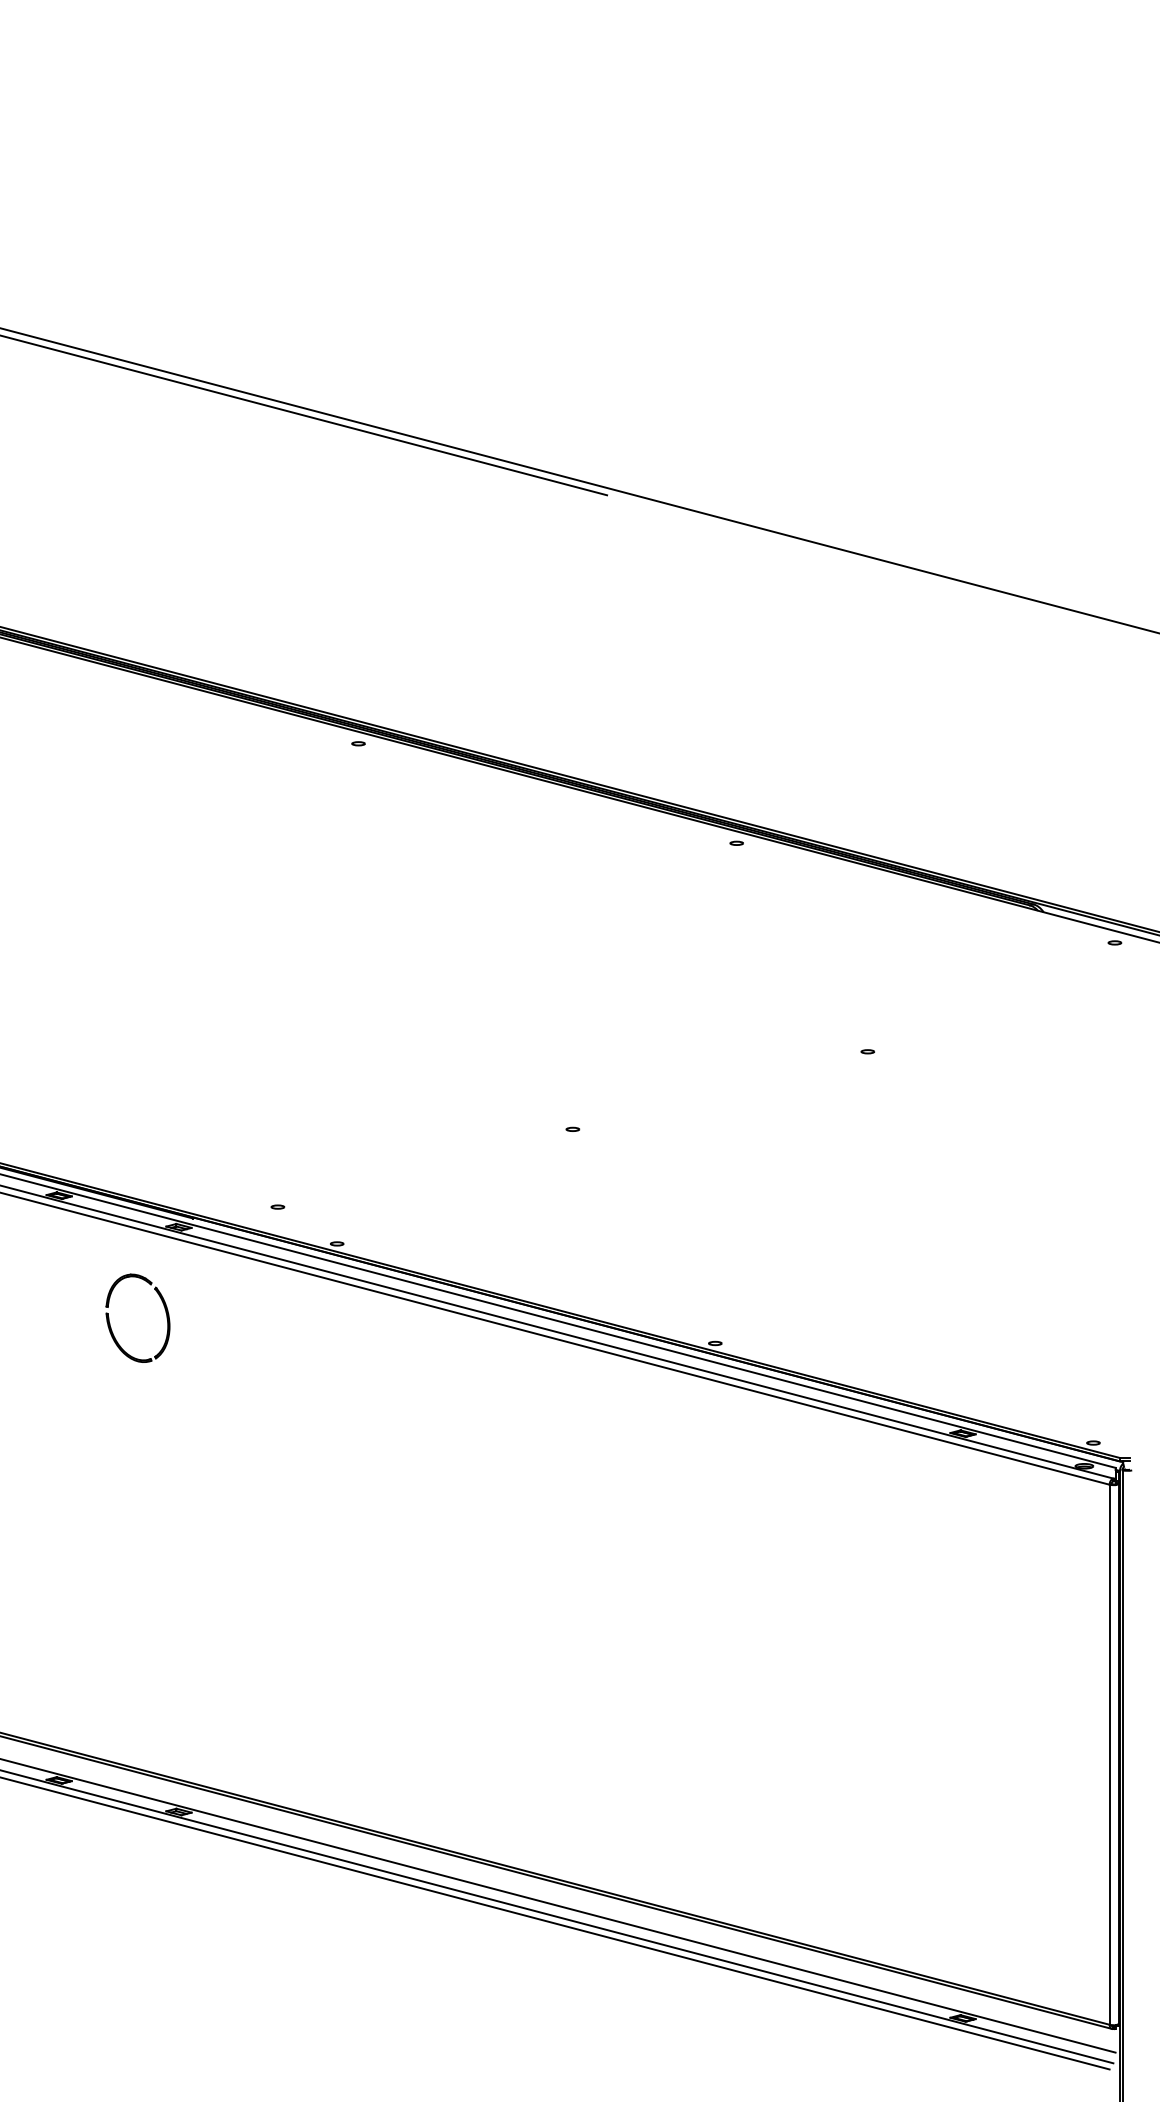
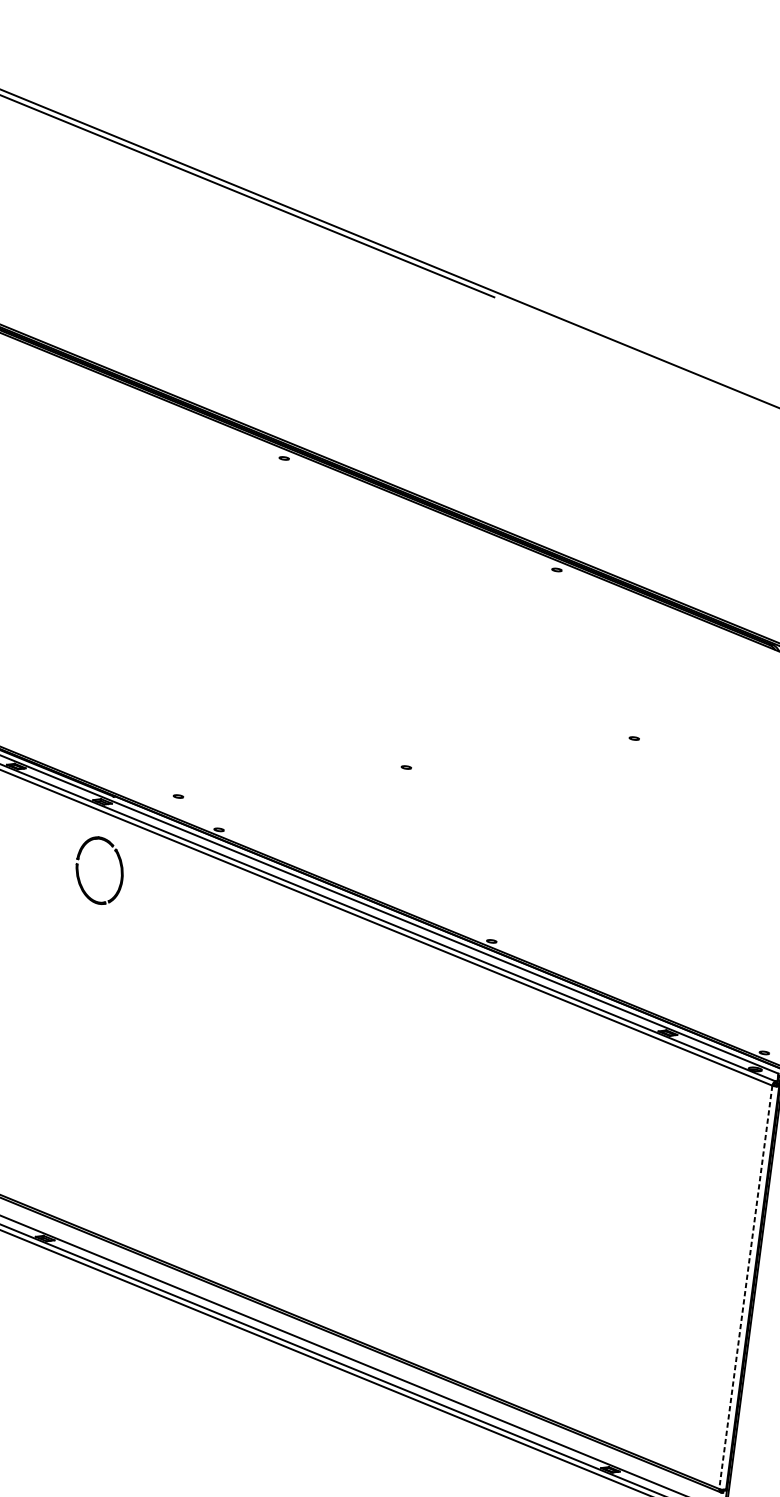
part: (110, 1323) -> (78, 871), moved
line: (1109, 1755) -> (745, 1287), solid -> dashed

